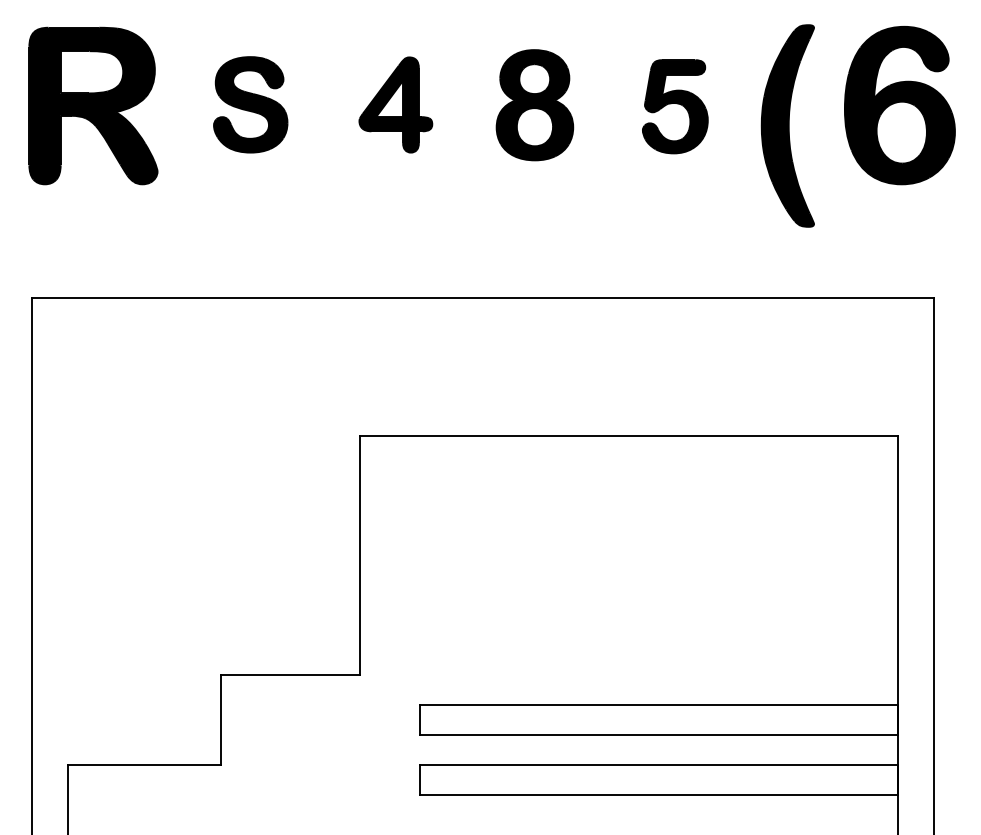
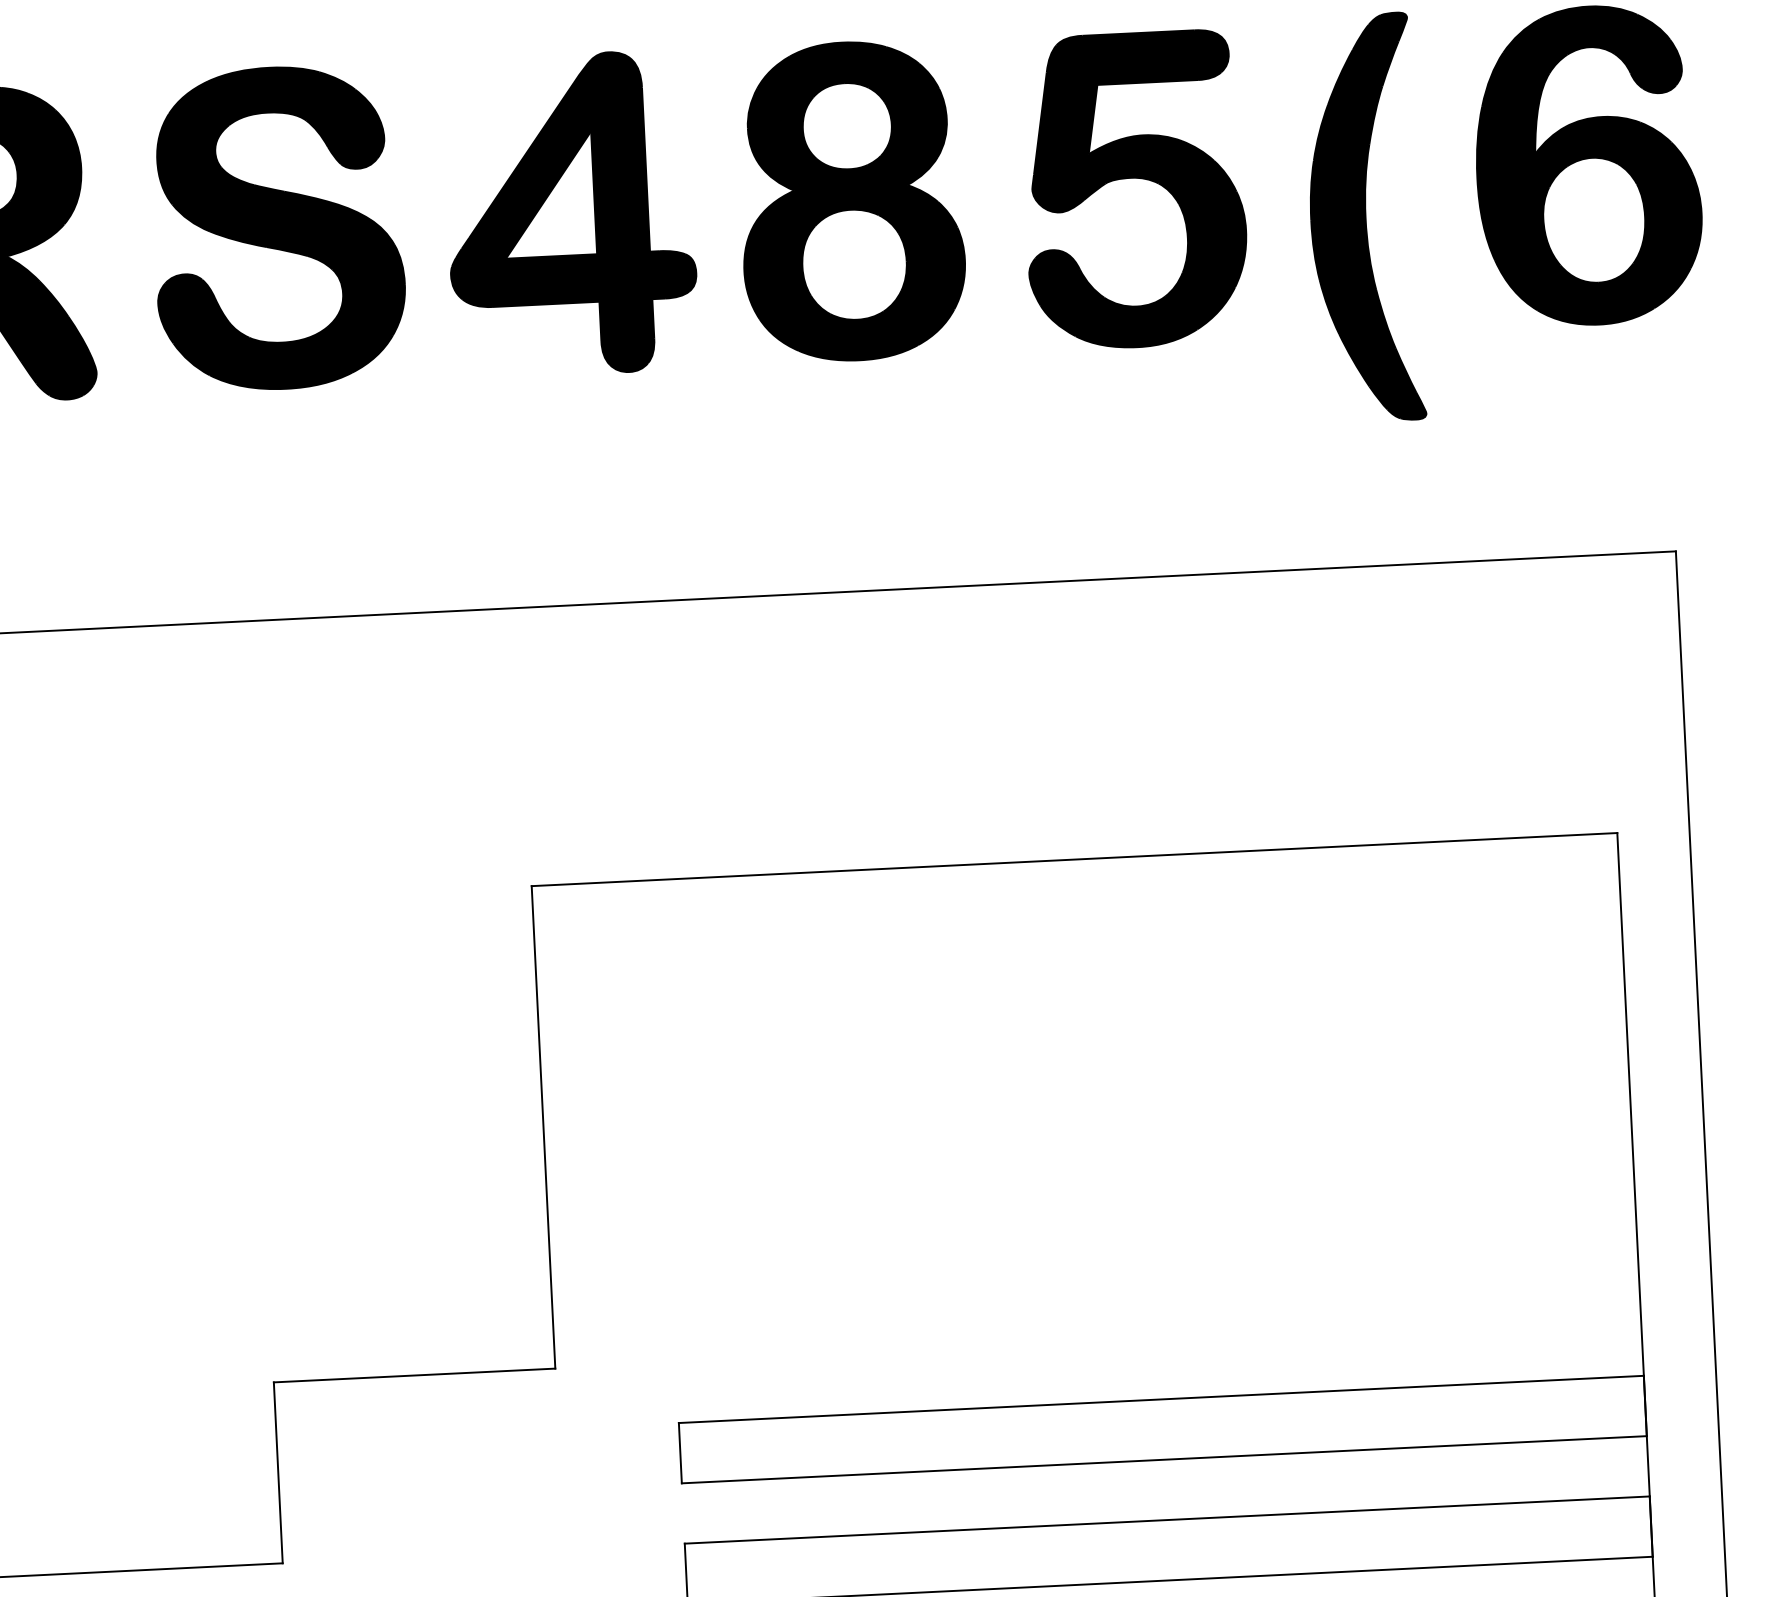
part: (250, 104) -> (277, 227), size x1.67
part: (395, 104) -> (570, 213), size x1.67
part: (534, 104) -> (850, 199), size x1.43
part: (675, 106) -> (1135, 189), size x1.67

